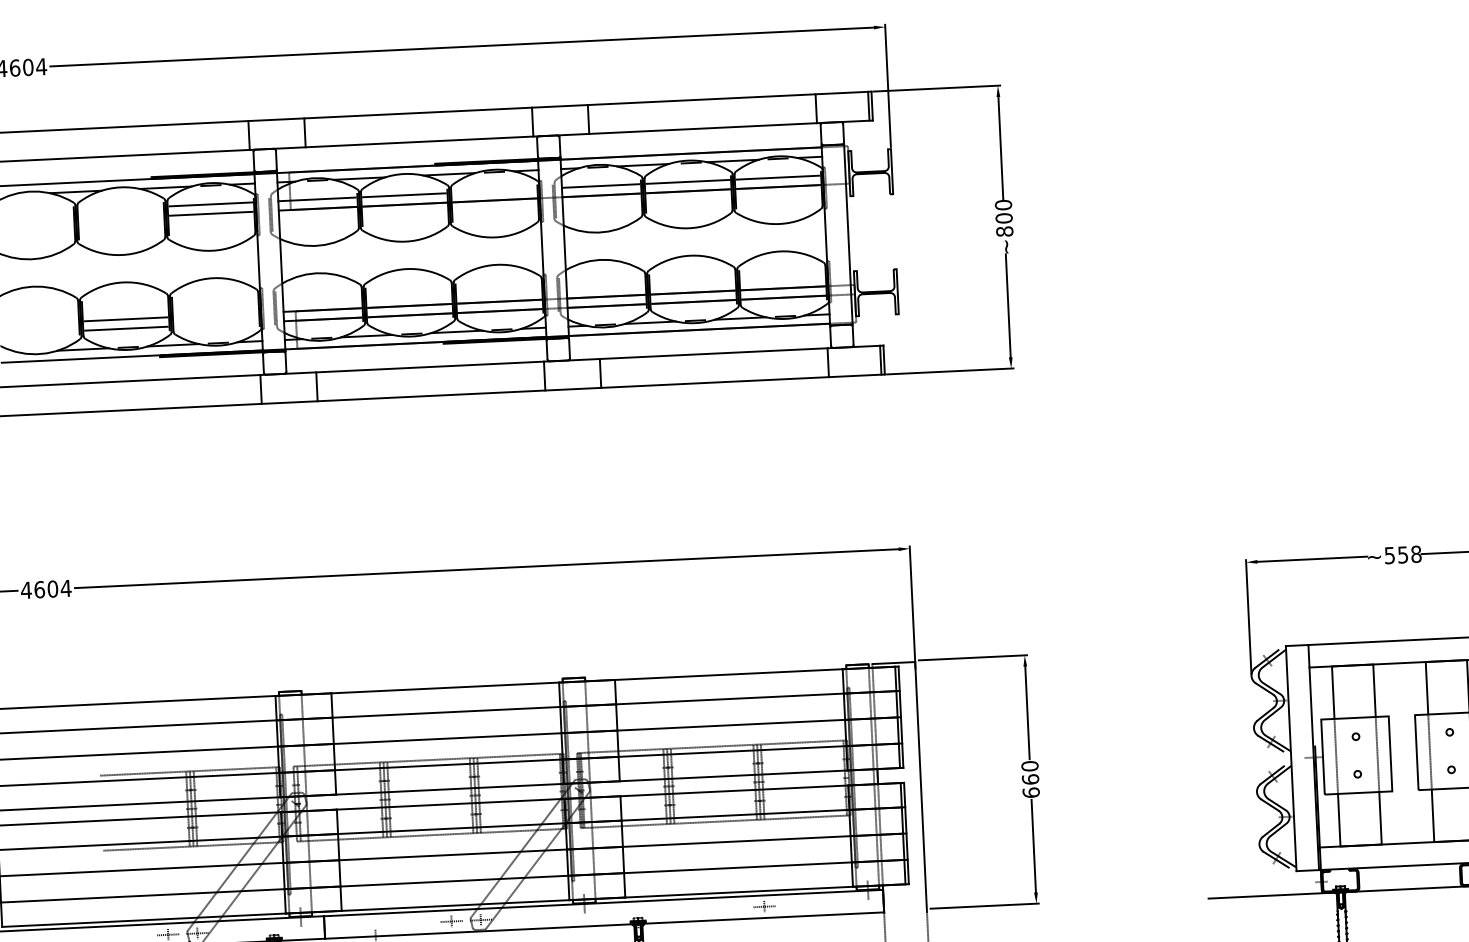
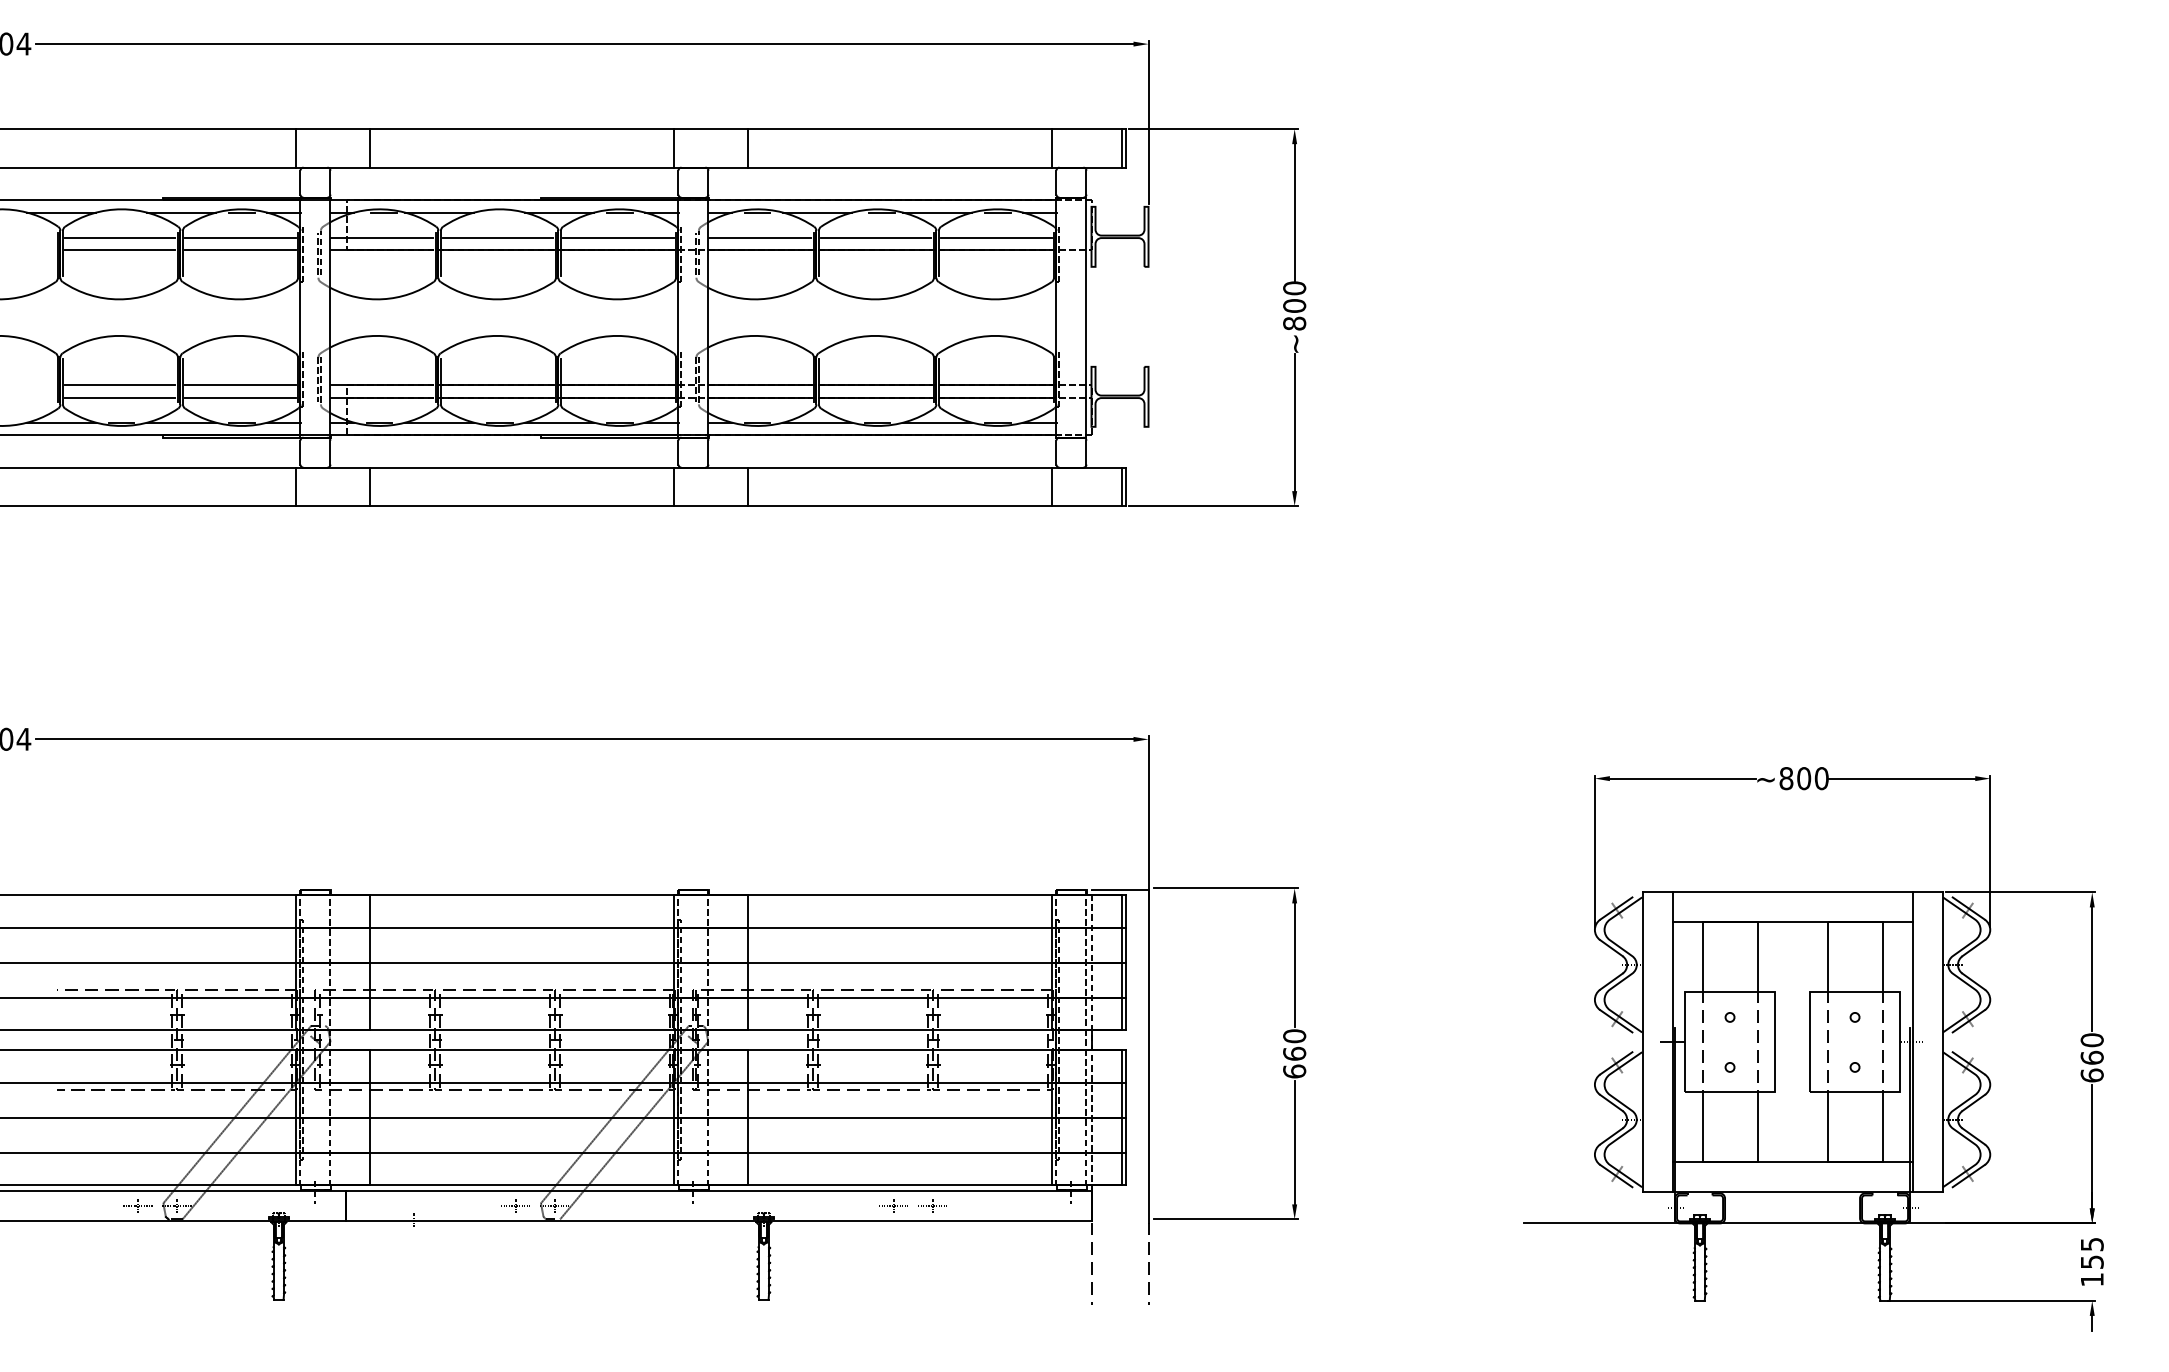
line: (494, 190) -> (618, 237), added
line: (120, 208) -> (120, 237), added
line: (121, 218) -> (120, 250), added
line: (216, 315) -> (240, 385), added
line: (216, 324) -> (240, 397), added
text: (1402, 554) -> (1803, 778), ~558 -> ~800
part: (735, 907) -> (893, 1205), added

